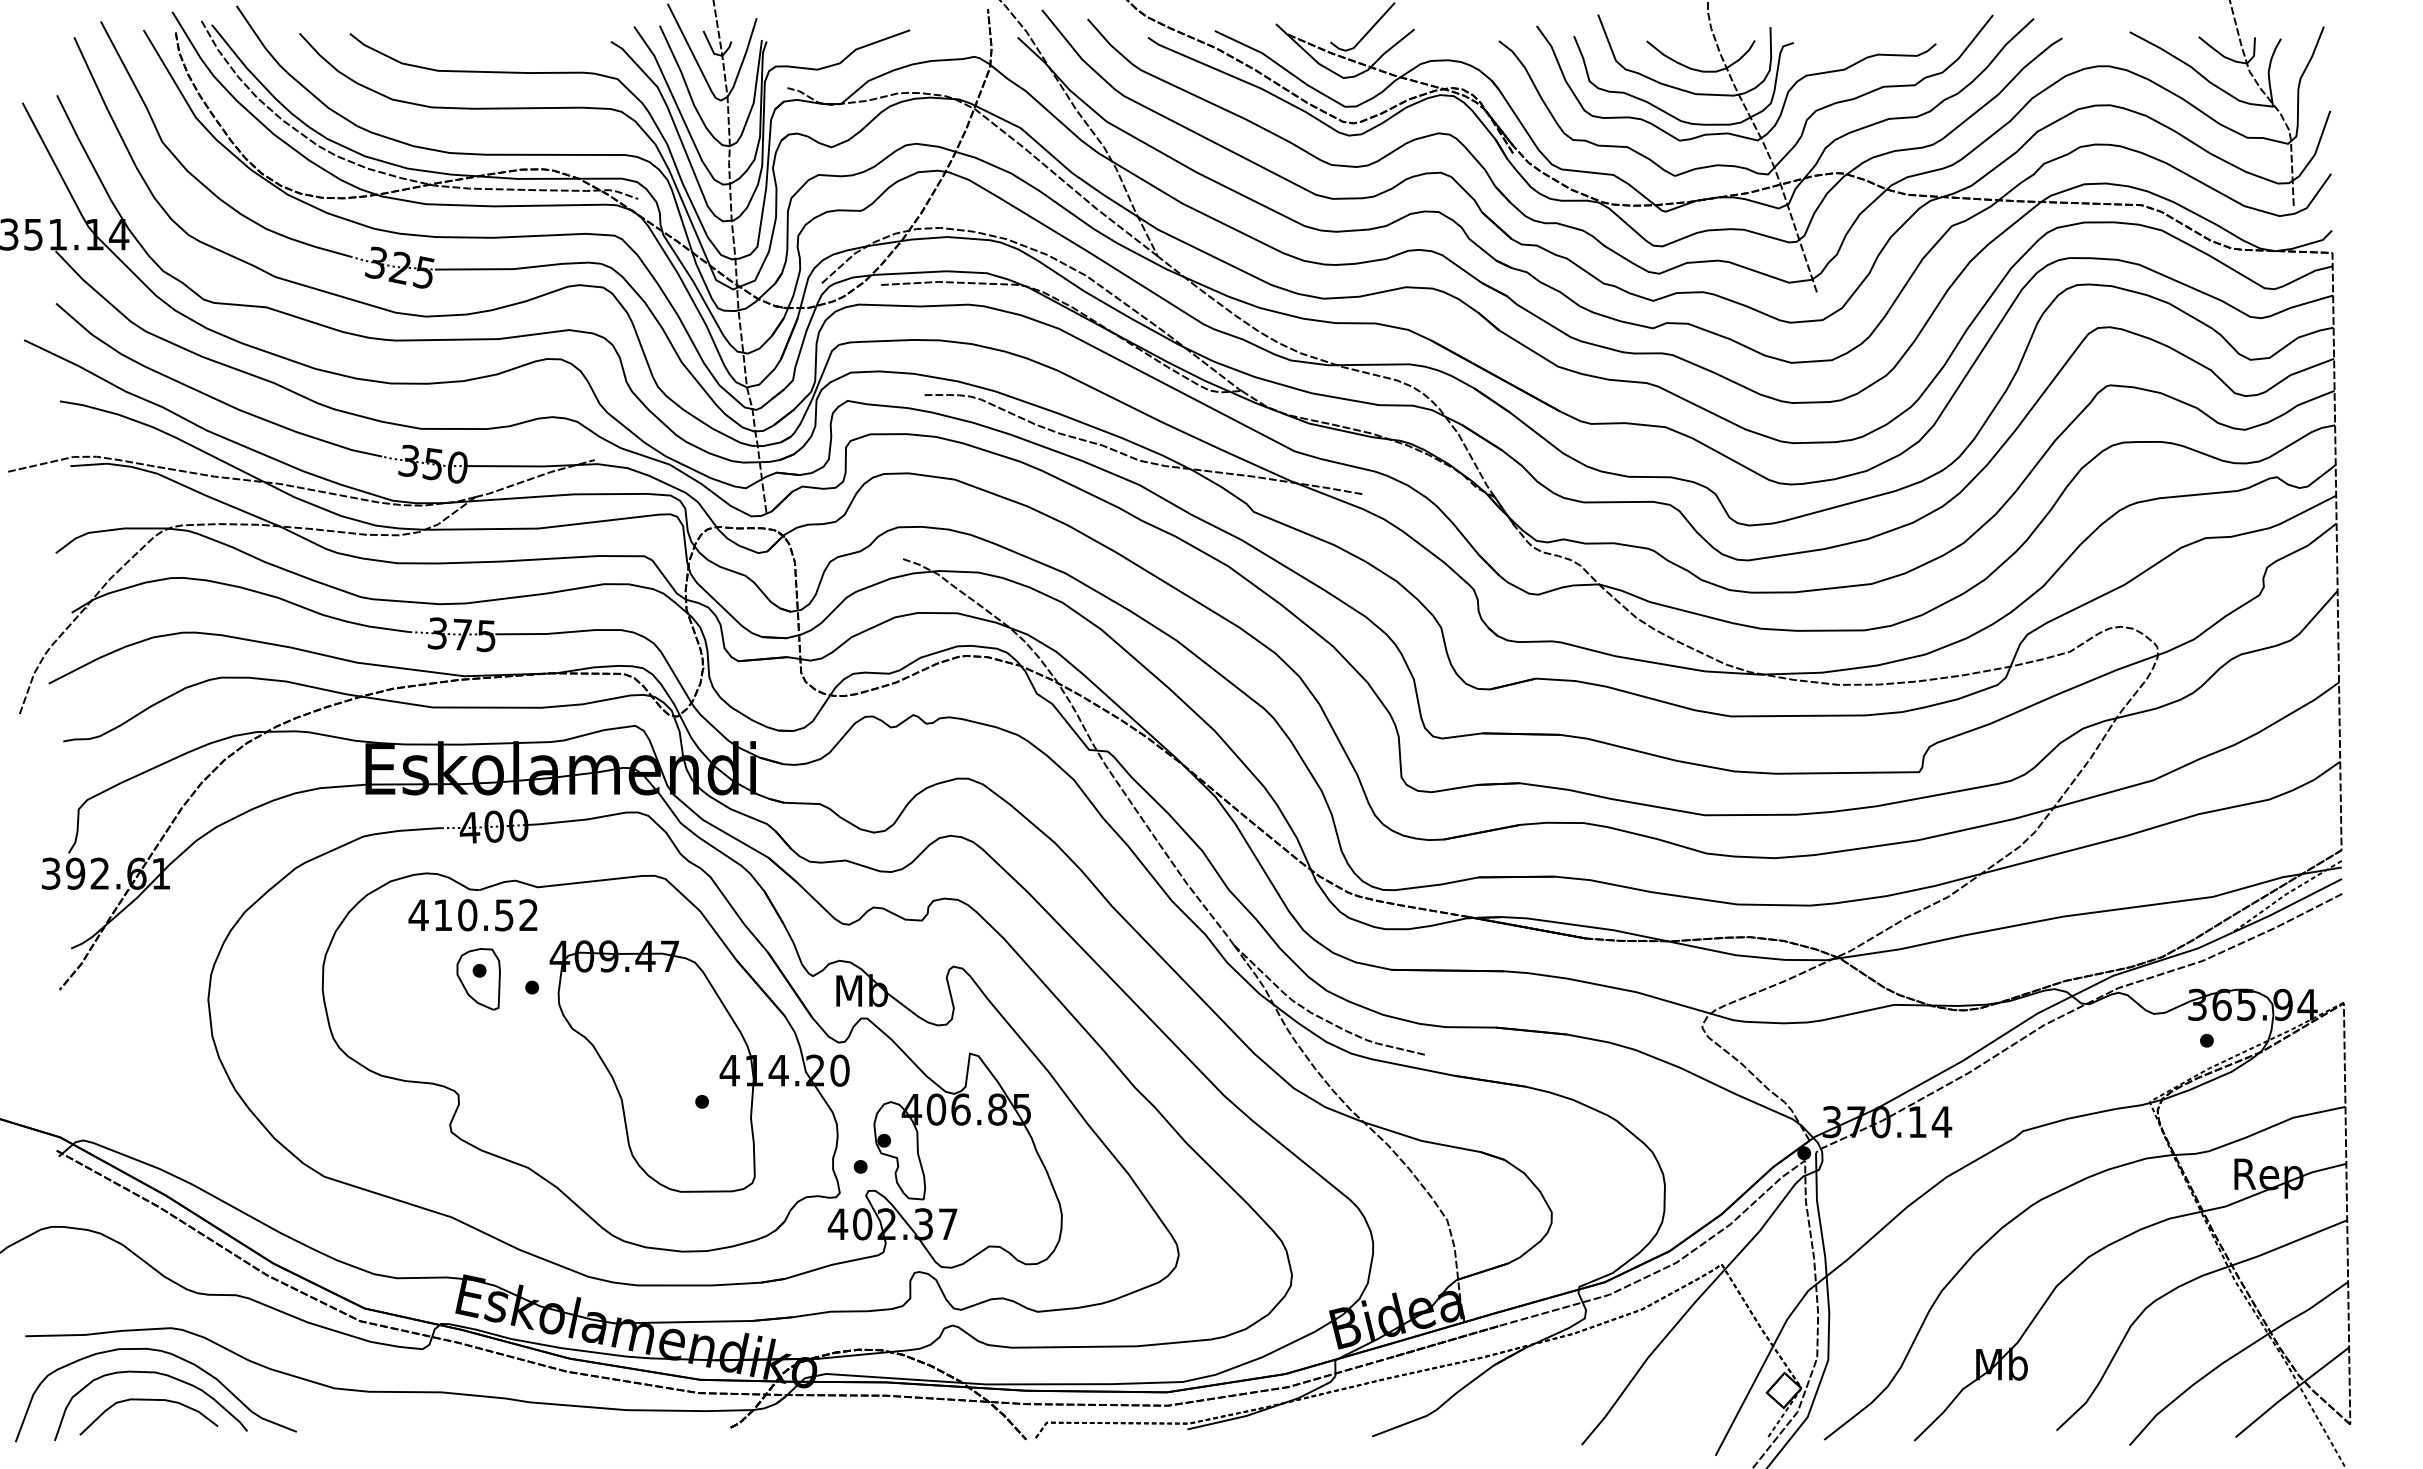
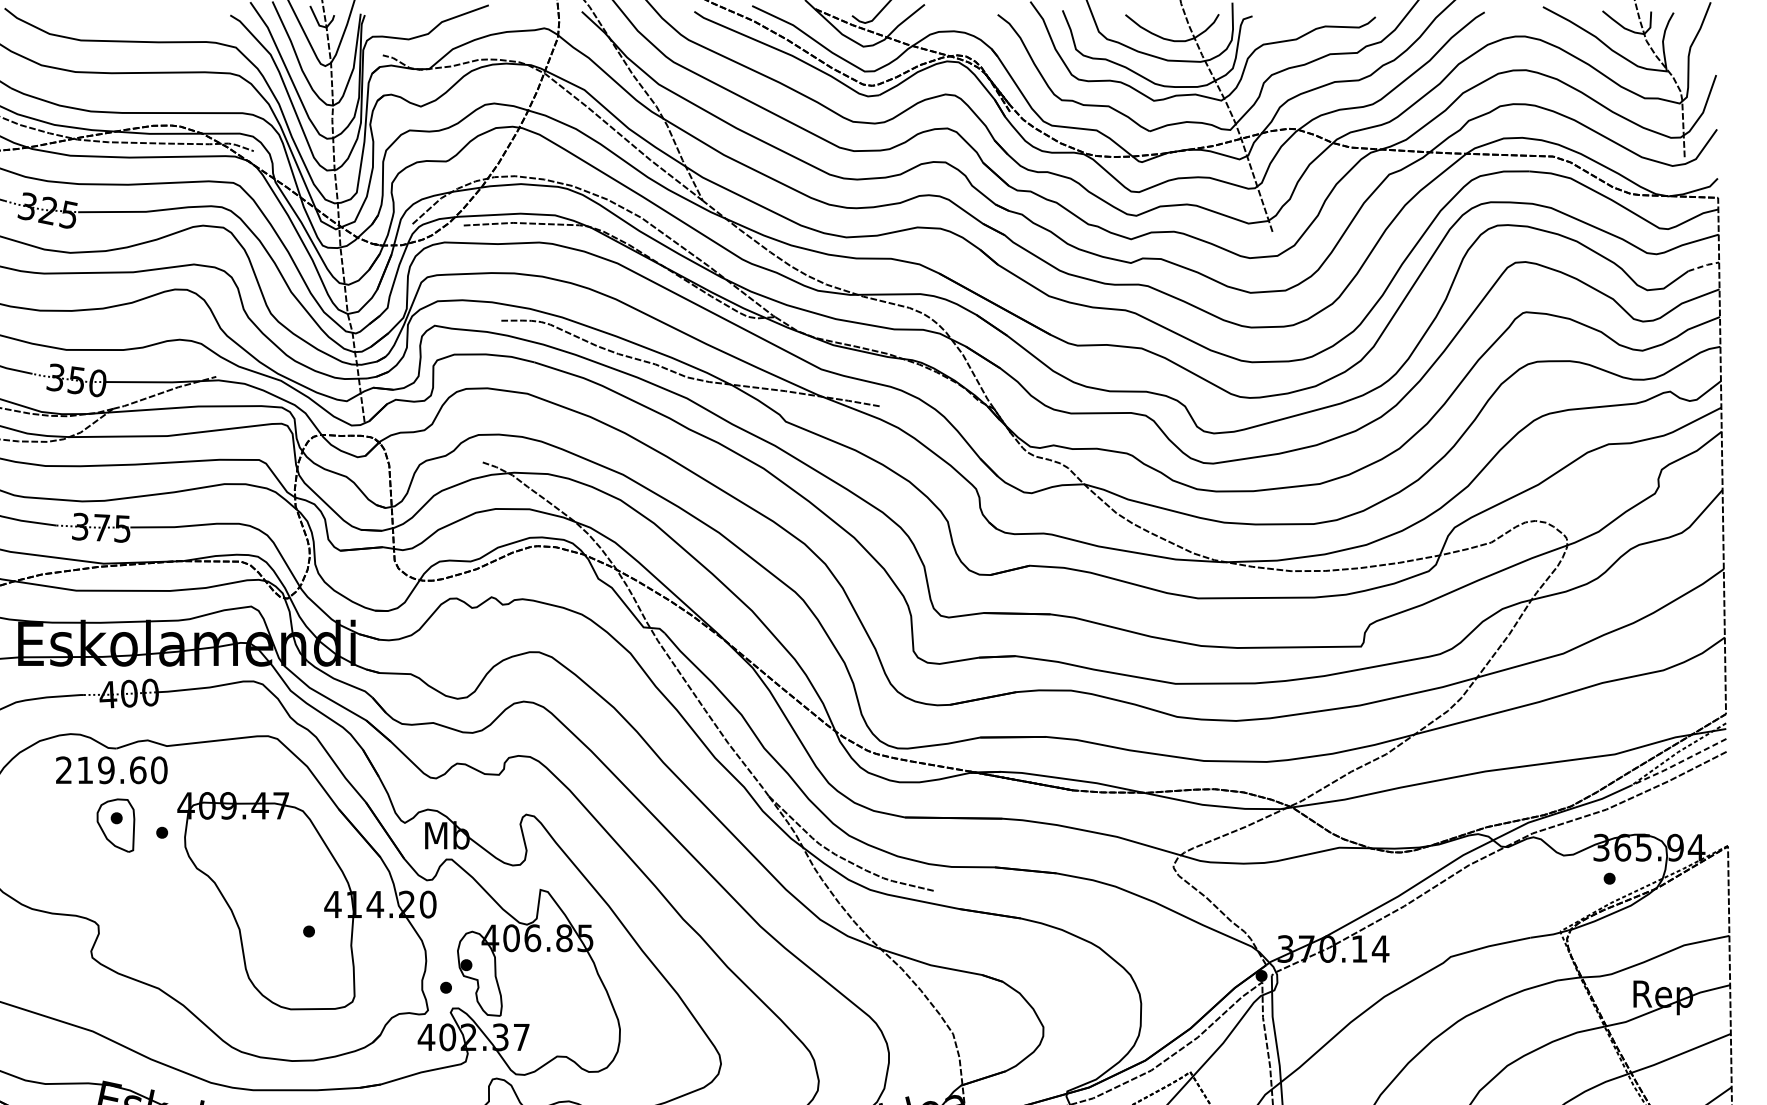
line: (2316, 331) -> (1704, 265), solid -> dashed
line: (2286, 907) -> (1678, 763), solid -> dashed
text: (473, 915) -> (111, 770), 410.52 -> 219.60

